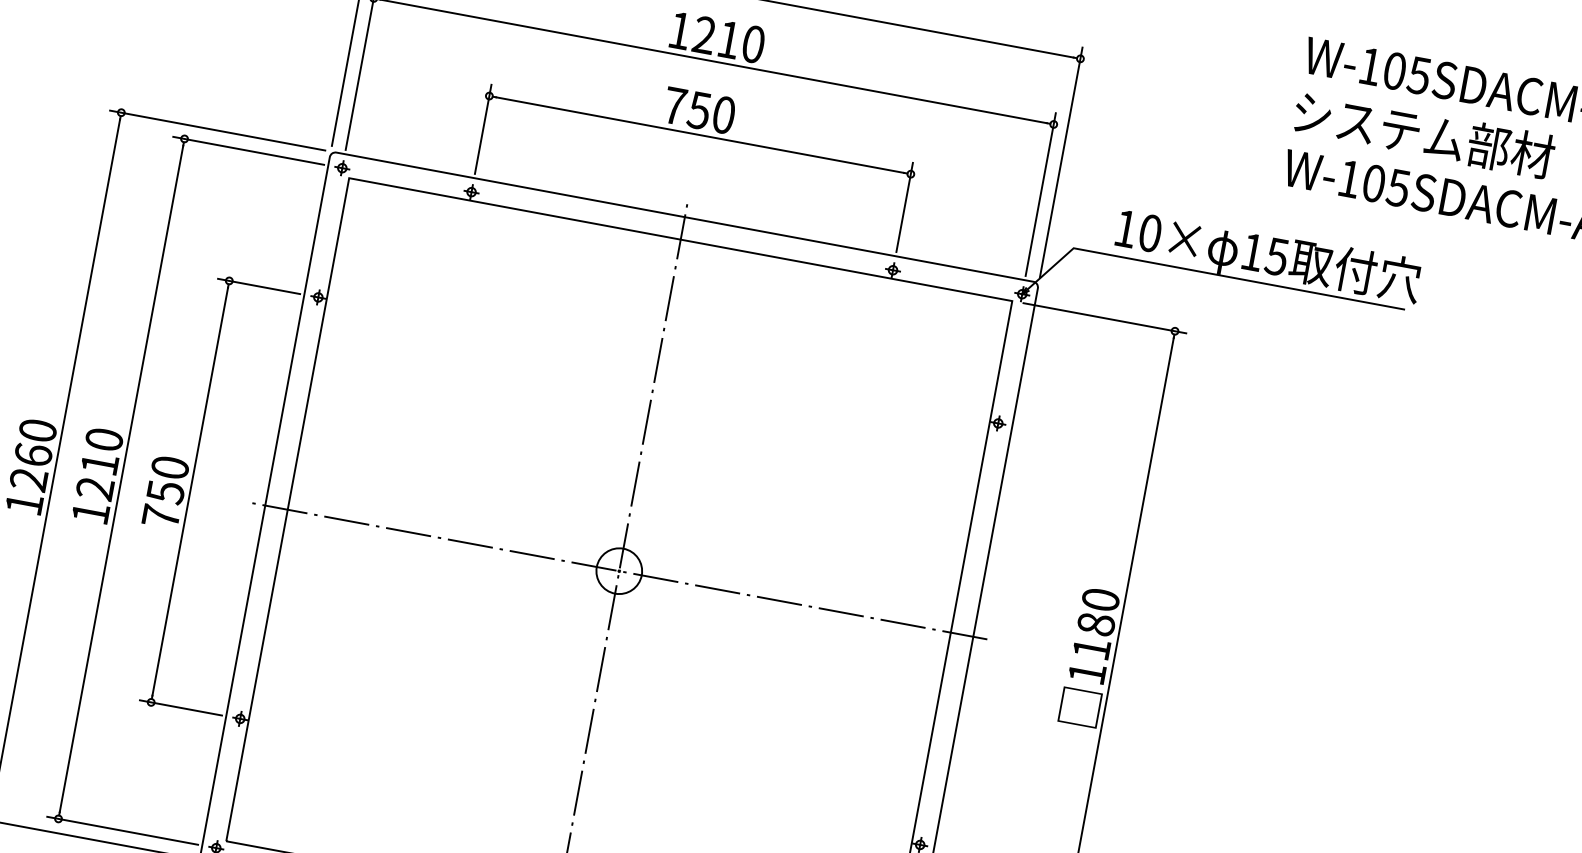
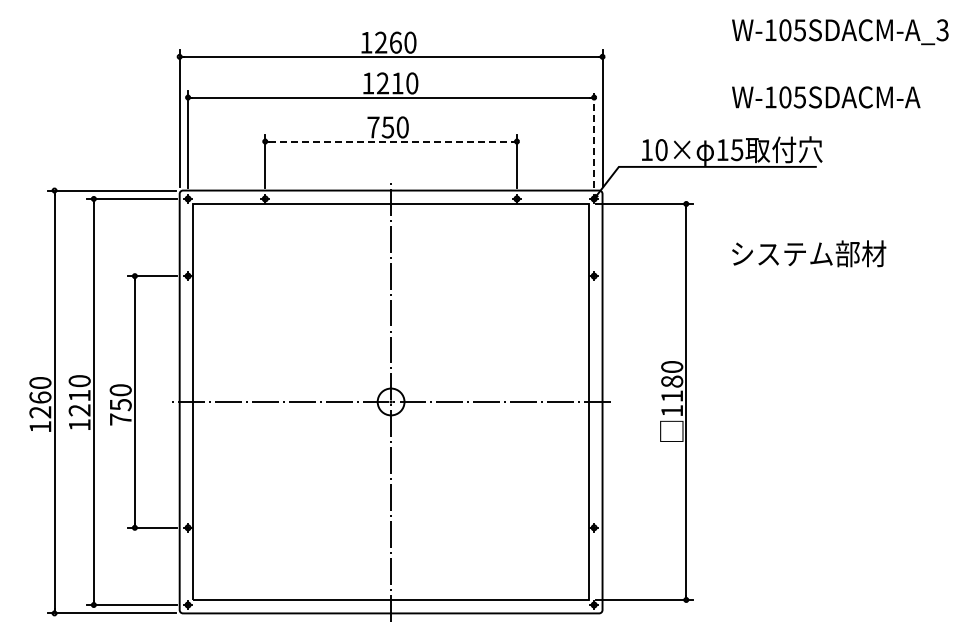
text: (1424, 134) -> (809, 253), moved
line: (700, 135) -> (391, 141), solid -> dashed
line: (1041, 194) -> (594, 139), solid -> dashed

